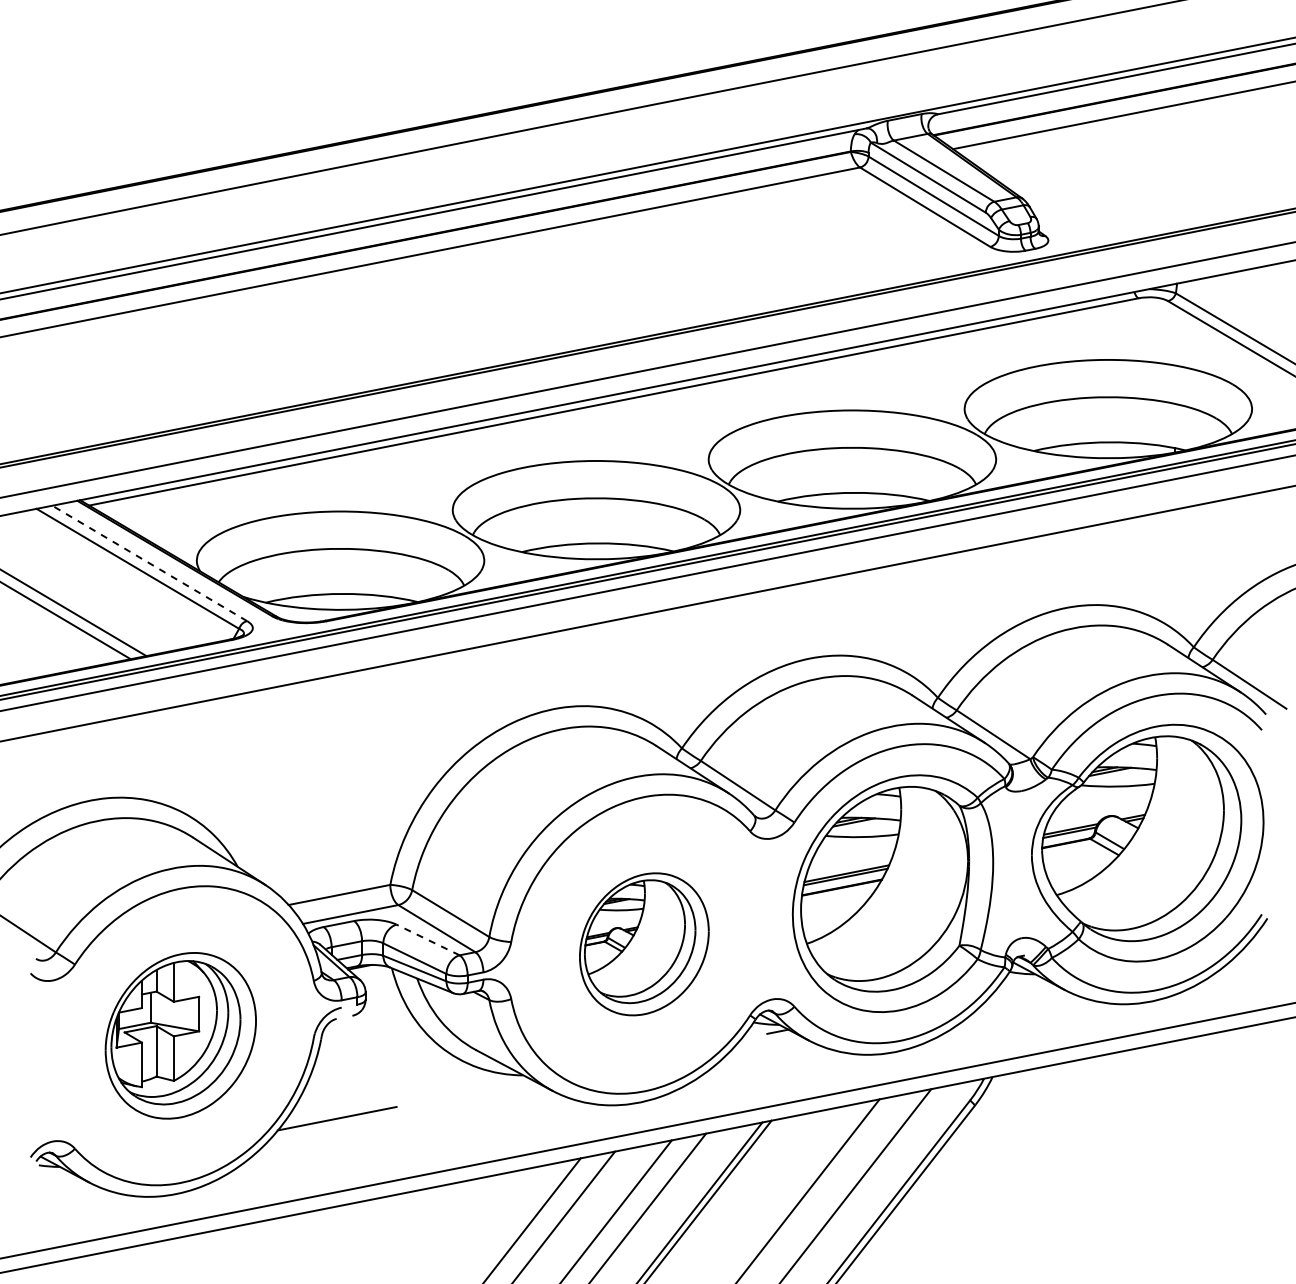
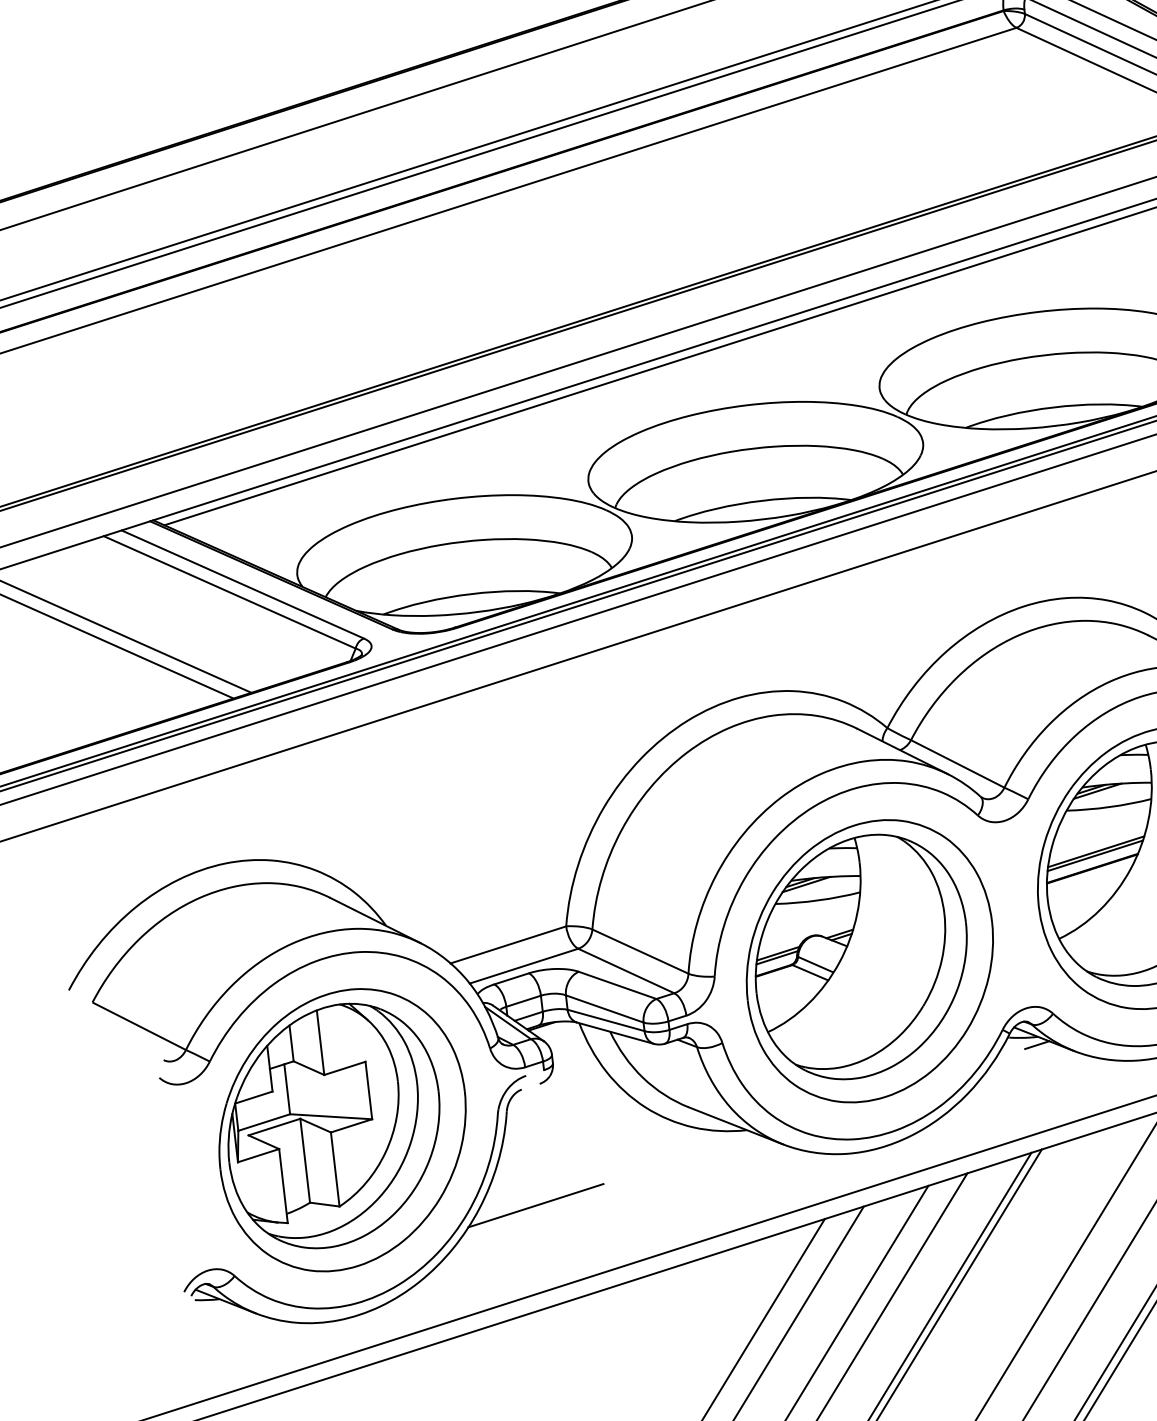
line: (149, 563) -> (242, 584), dashed -> solid
line: (427, 939) -> (616, 984), dashed -> solid
part: (644, 944) -> (870, 961), size x1.67
part: (180, 1035) -> (342, 1129), size x1.43

